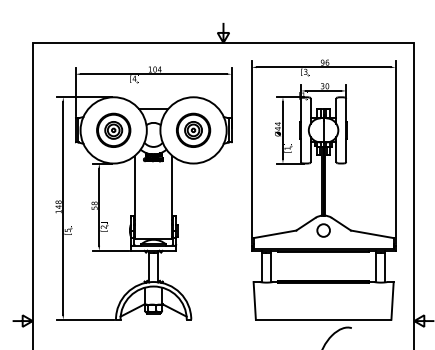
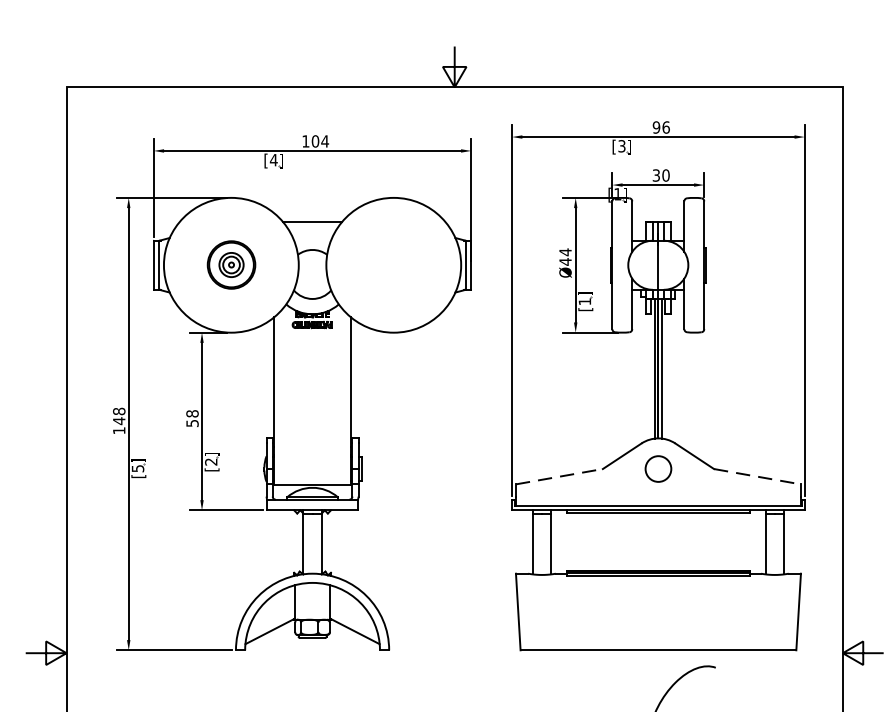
part: (113, 129) -> (230, 263), size x0.7
part: (193, 129) -> (393, 263), removed
line: (274, 234) -> (558, 477), solid -> dashed
line: (372, 234) -> (757, 477), solid -> dashed

